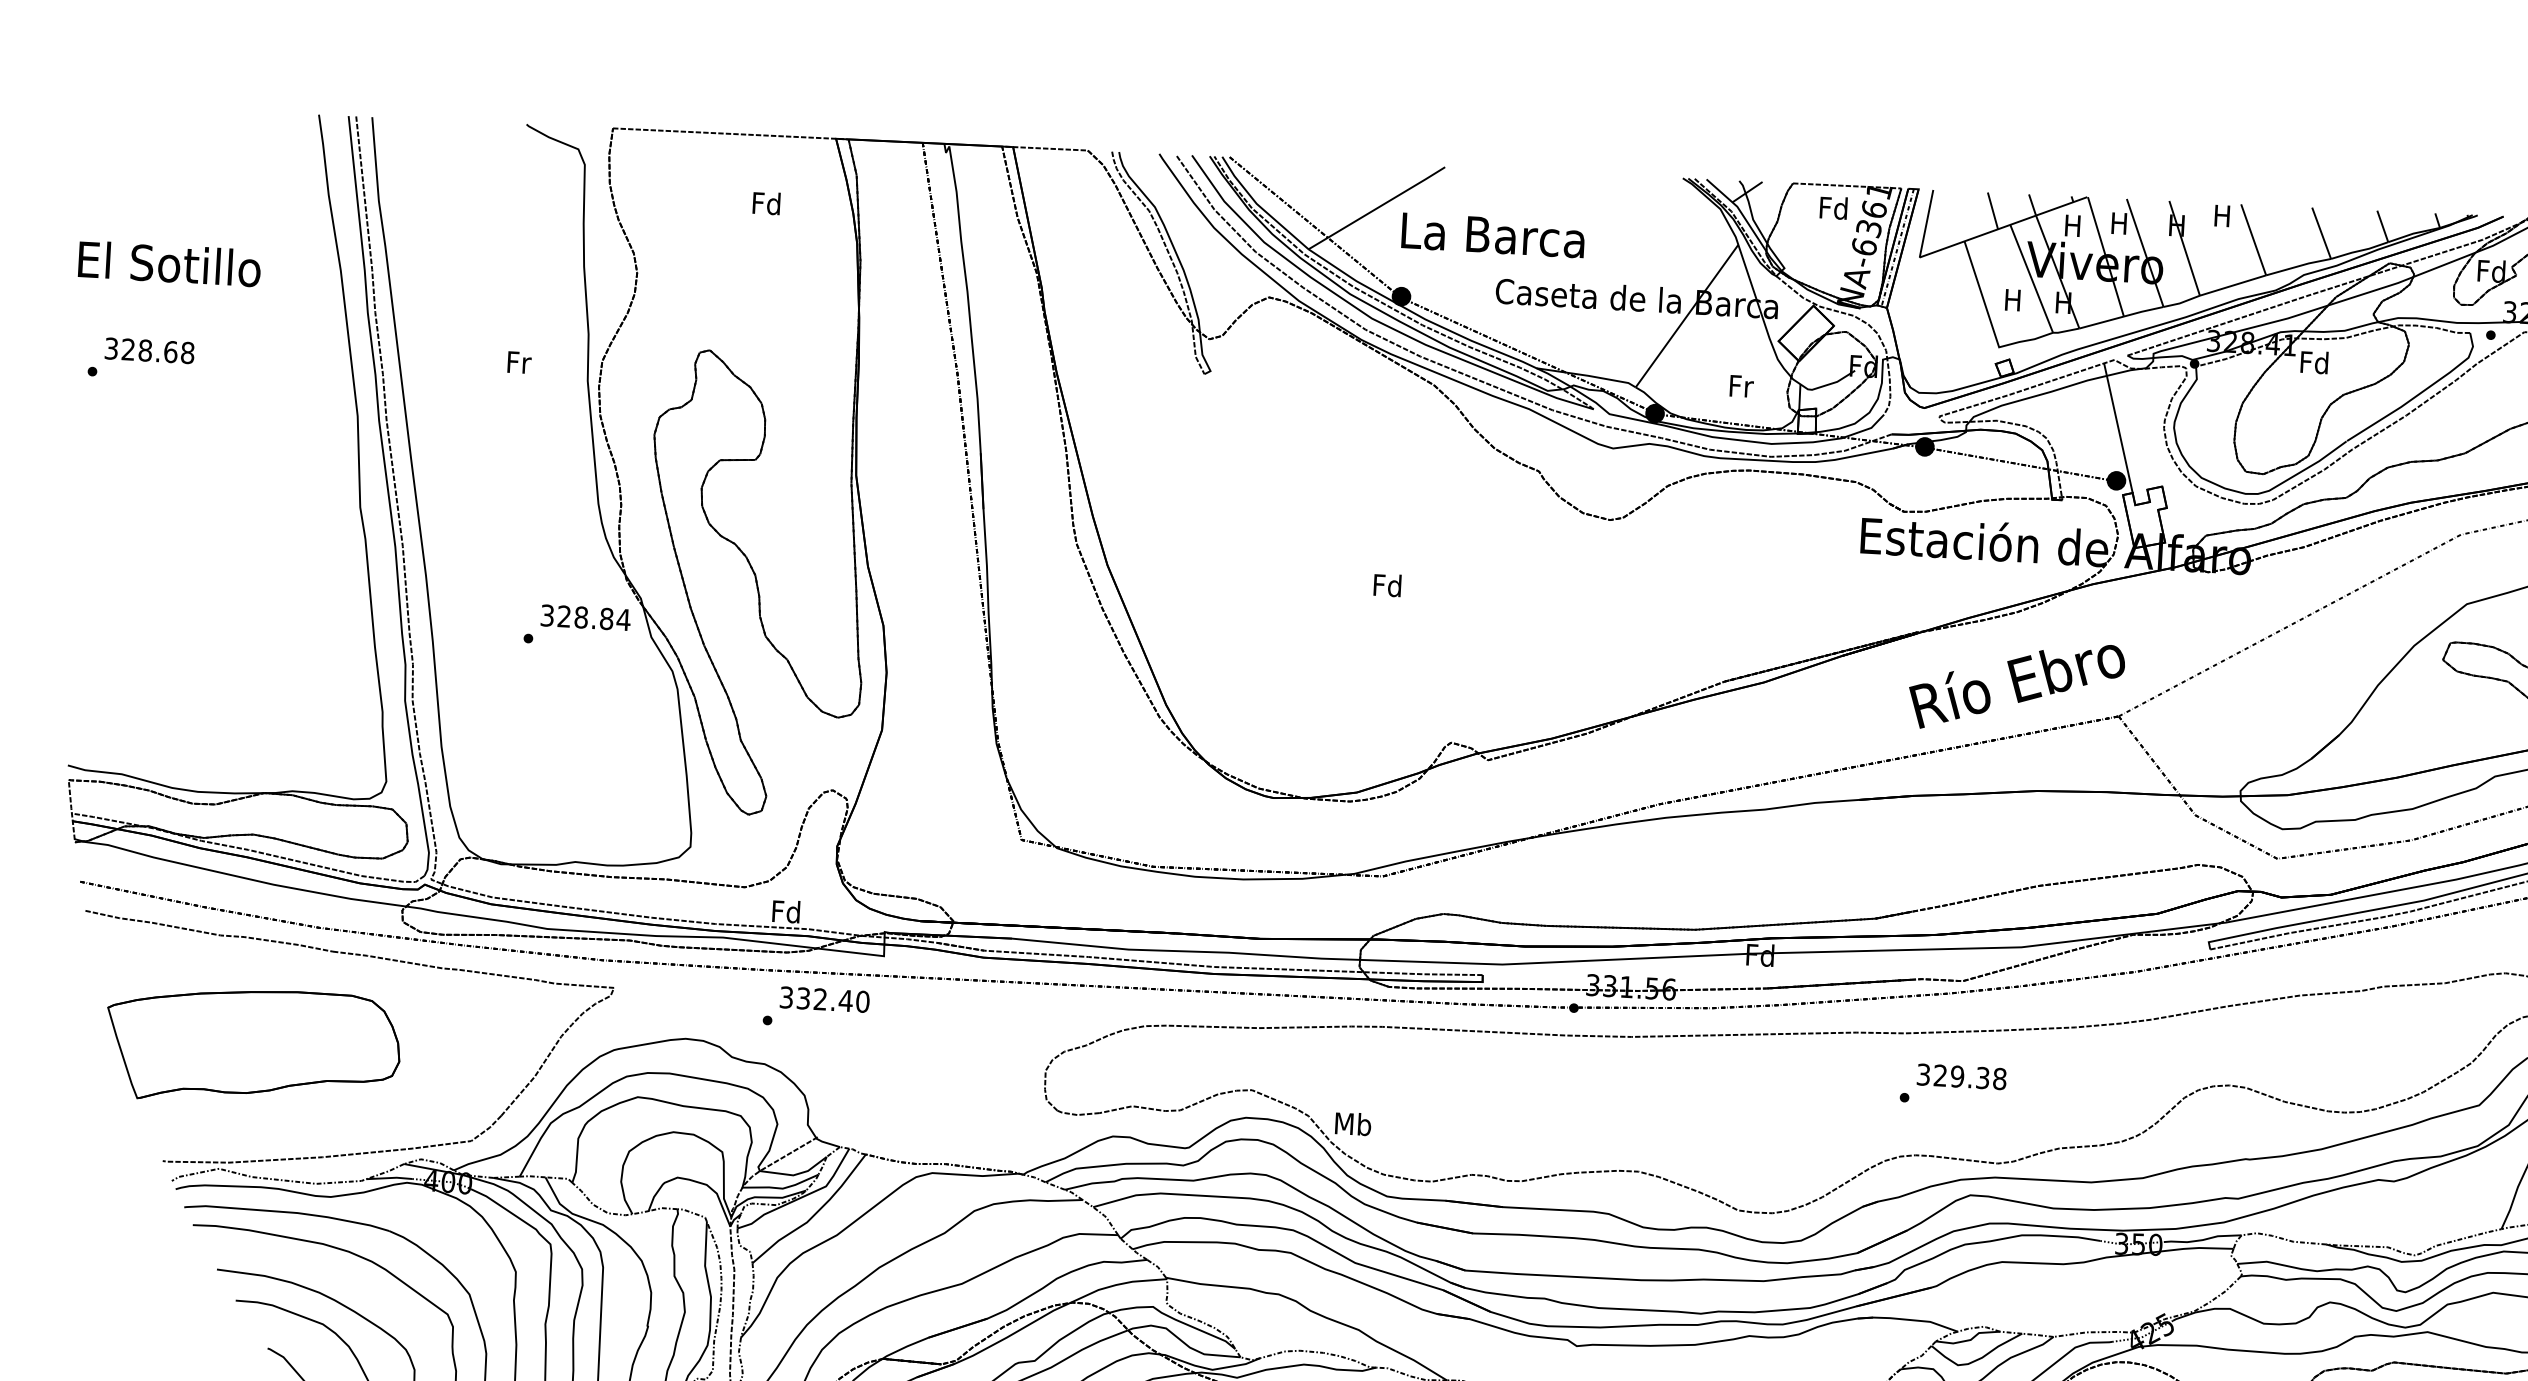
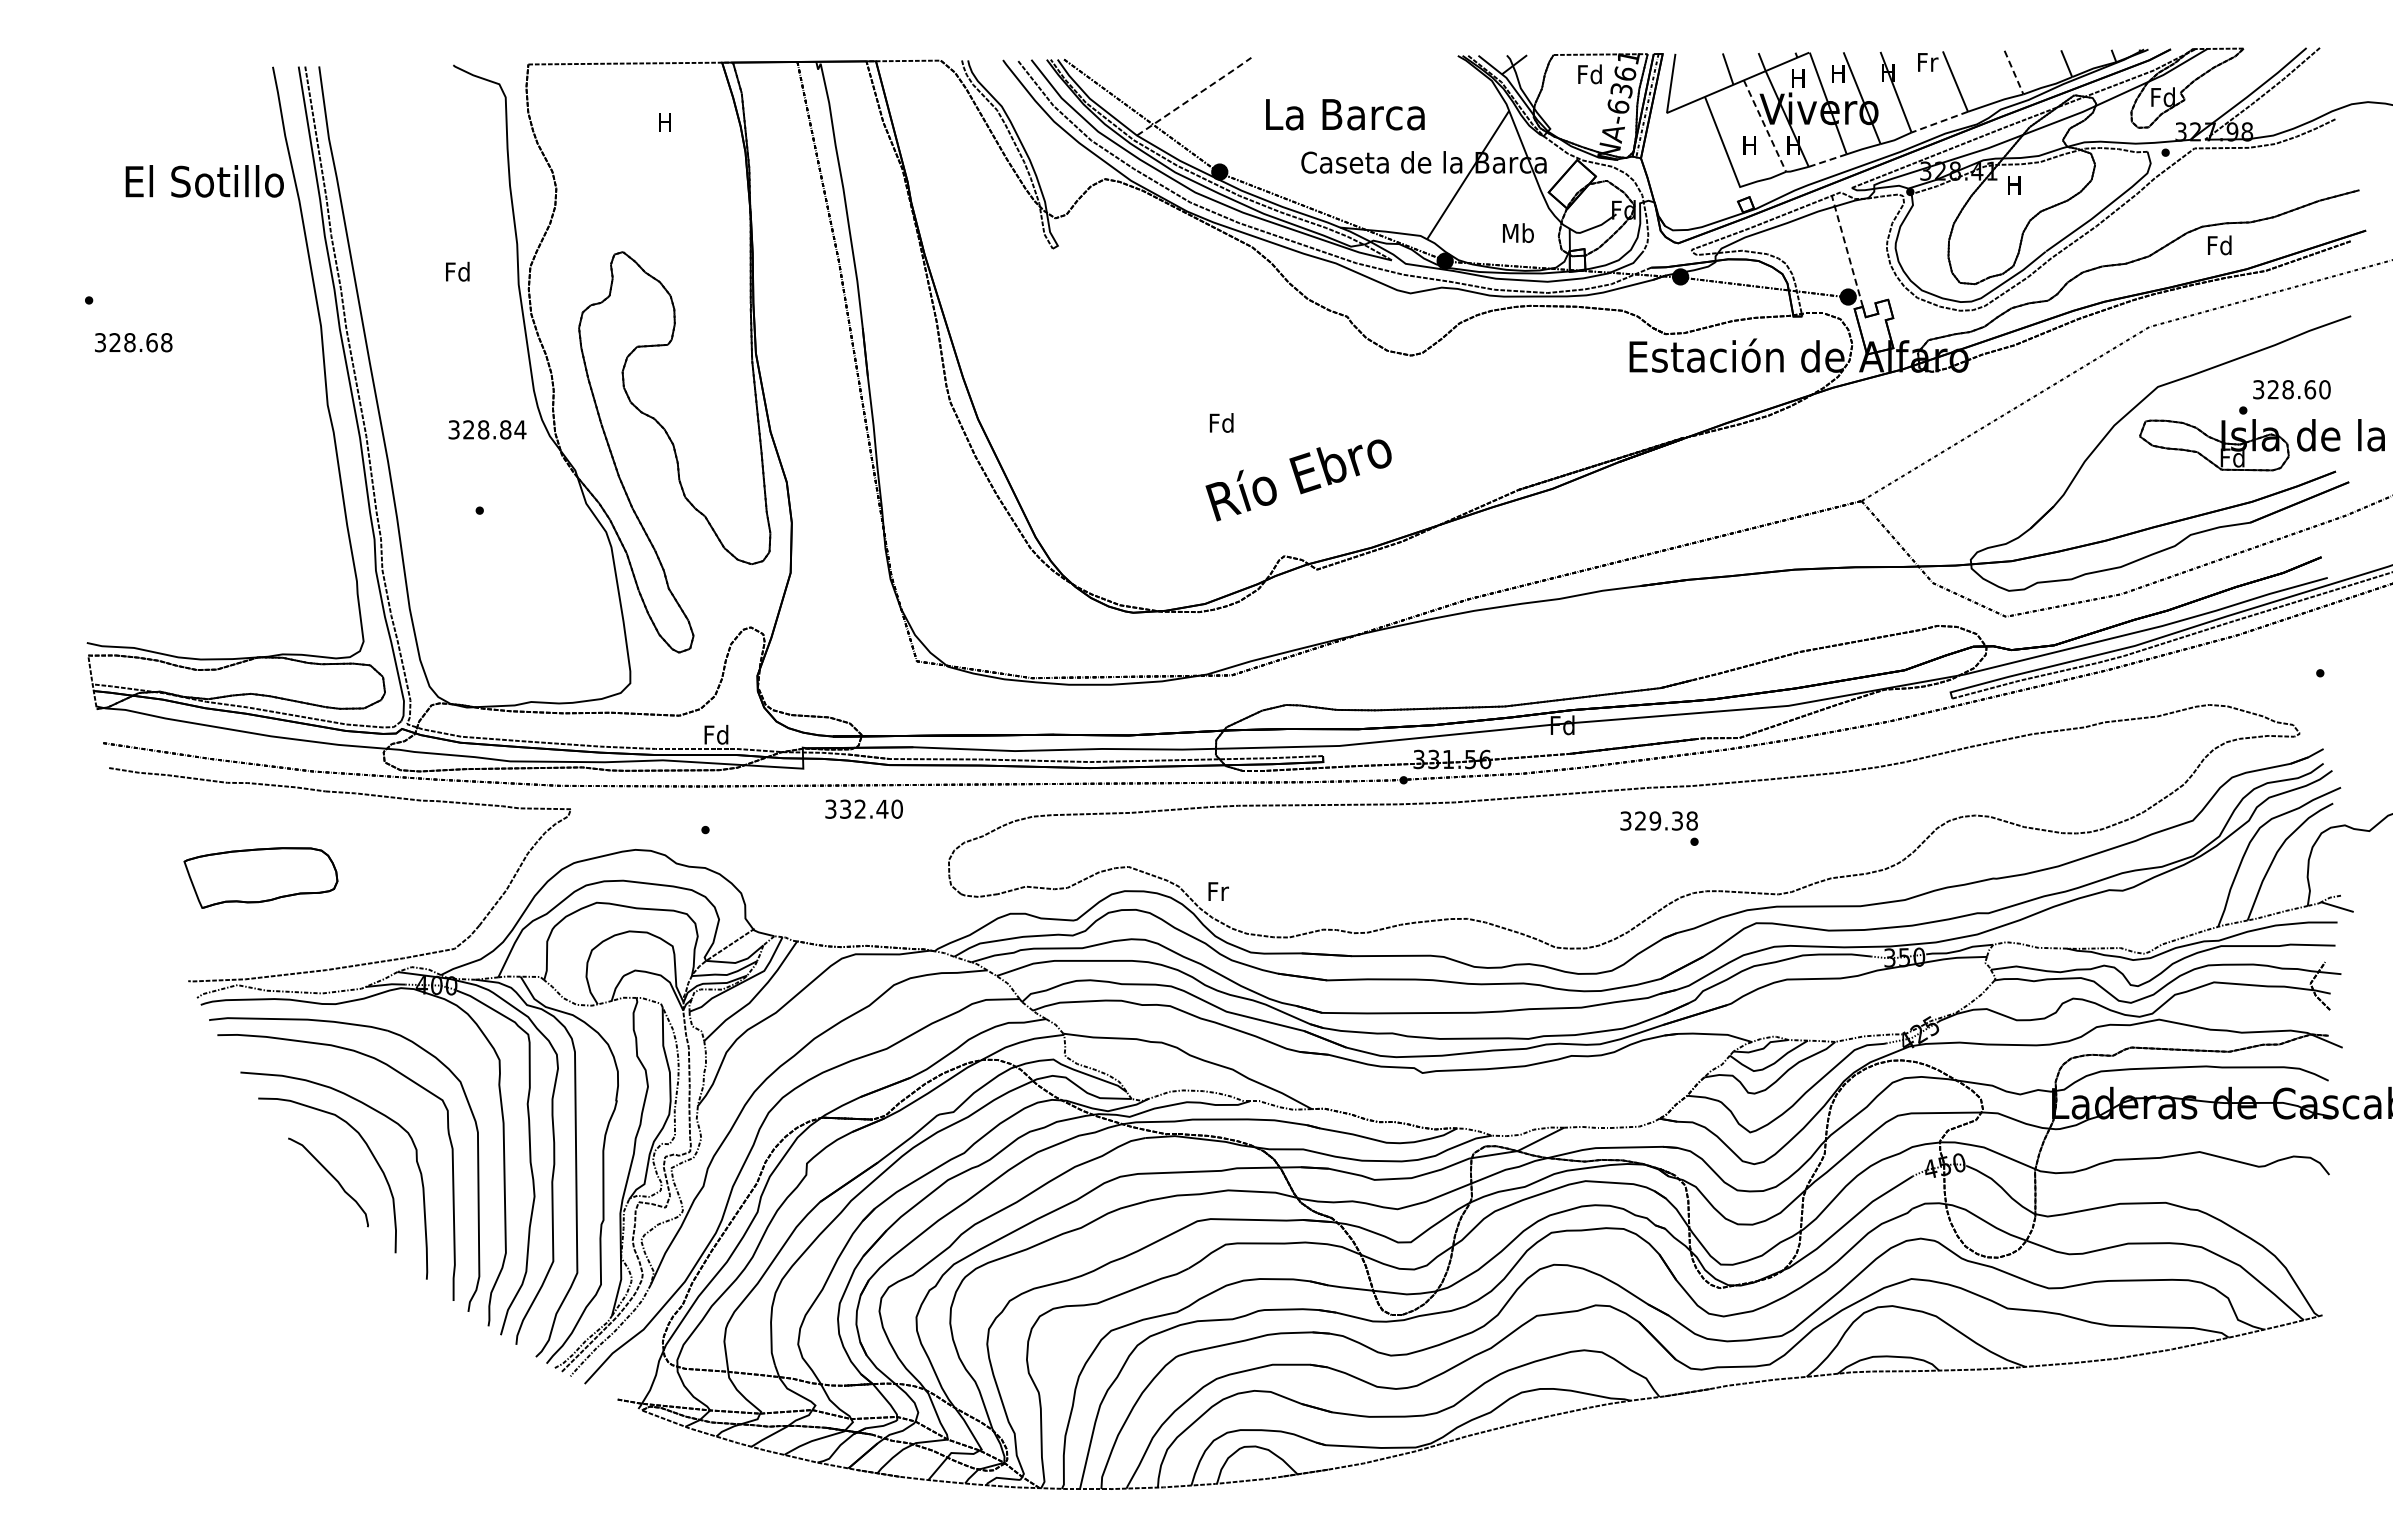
text: (765, 202) -> (664, 121), Fd -> H
line: (1377, 208) -> (1194, 96), solid -> dashed
text: (2223, 216) -> (1928, 62), H -> Fr
line: (2322, 233) -> (2014, 72), solid -> dashed
text: (1493, 235) -> (1345, 114), moved
text: (169, 264) -> (204, 181), moved
line: (2032, 279) -> (1765, 126), solid -> dashed
line: (2232, 285) -> (1939, 122), solid -> dashed
line: (2101, 322) -> (1827, 160), solid -> dashed
text: (149, 350) -> (133, 342), moved
text: (518, 361) -> (457, 271), Fr -> Fd
text: (2313, 361) -> (2013, 184), Fd -> H
text: (1741, 385) -> (1518, 232), Fr -> Mb
line: (2118, 428) -> (1847, 251), solid -> dashed
text: (585, 617) -> (487, 429), moved
text: (2016, 686) -> (1298, 480), moved
text: (824, 998) -> (863, 808), moved
part: (252, 1046) -> (260, 877), size x0.6
text: (1961, 1076) -> (1658, 820), moved
text: (1352, 1124) -> (1217, 891), Mb -> Fr

